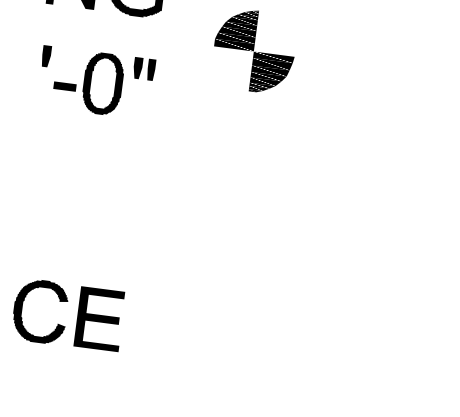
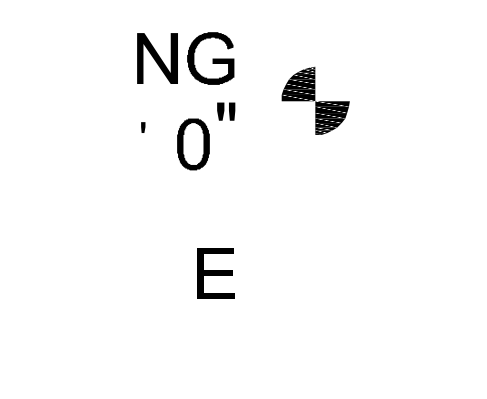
part: (45, 56) -> (142, 127), size x0.6
part: (144, 68) -> (226, 111), moved
fill: (64, 86) -> (161, 150), removed
fill: (39, 311) -> (165, 340), removed
part: (99, 319) -> (215, 273), moved

